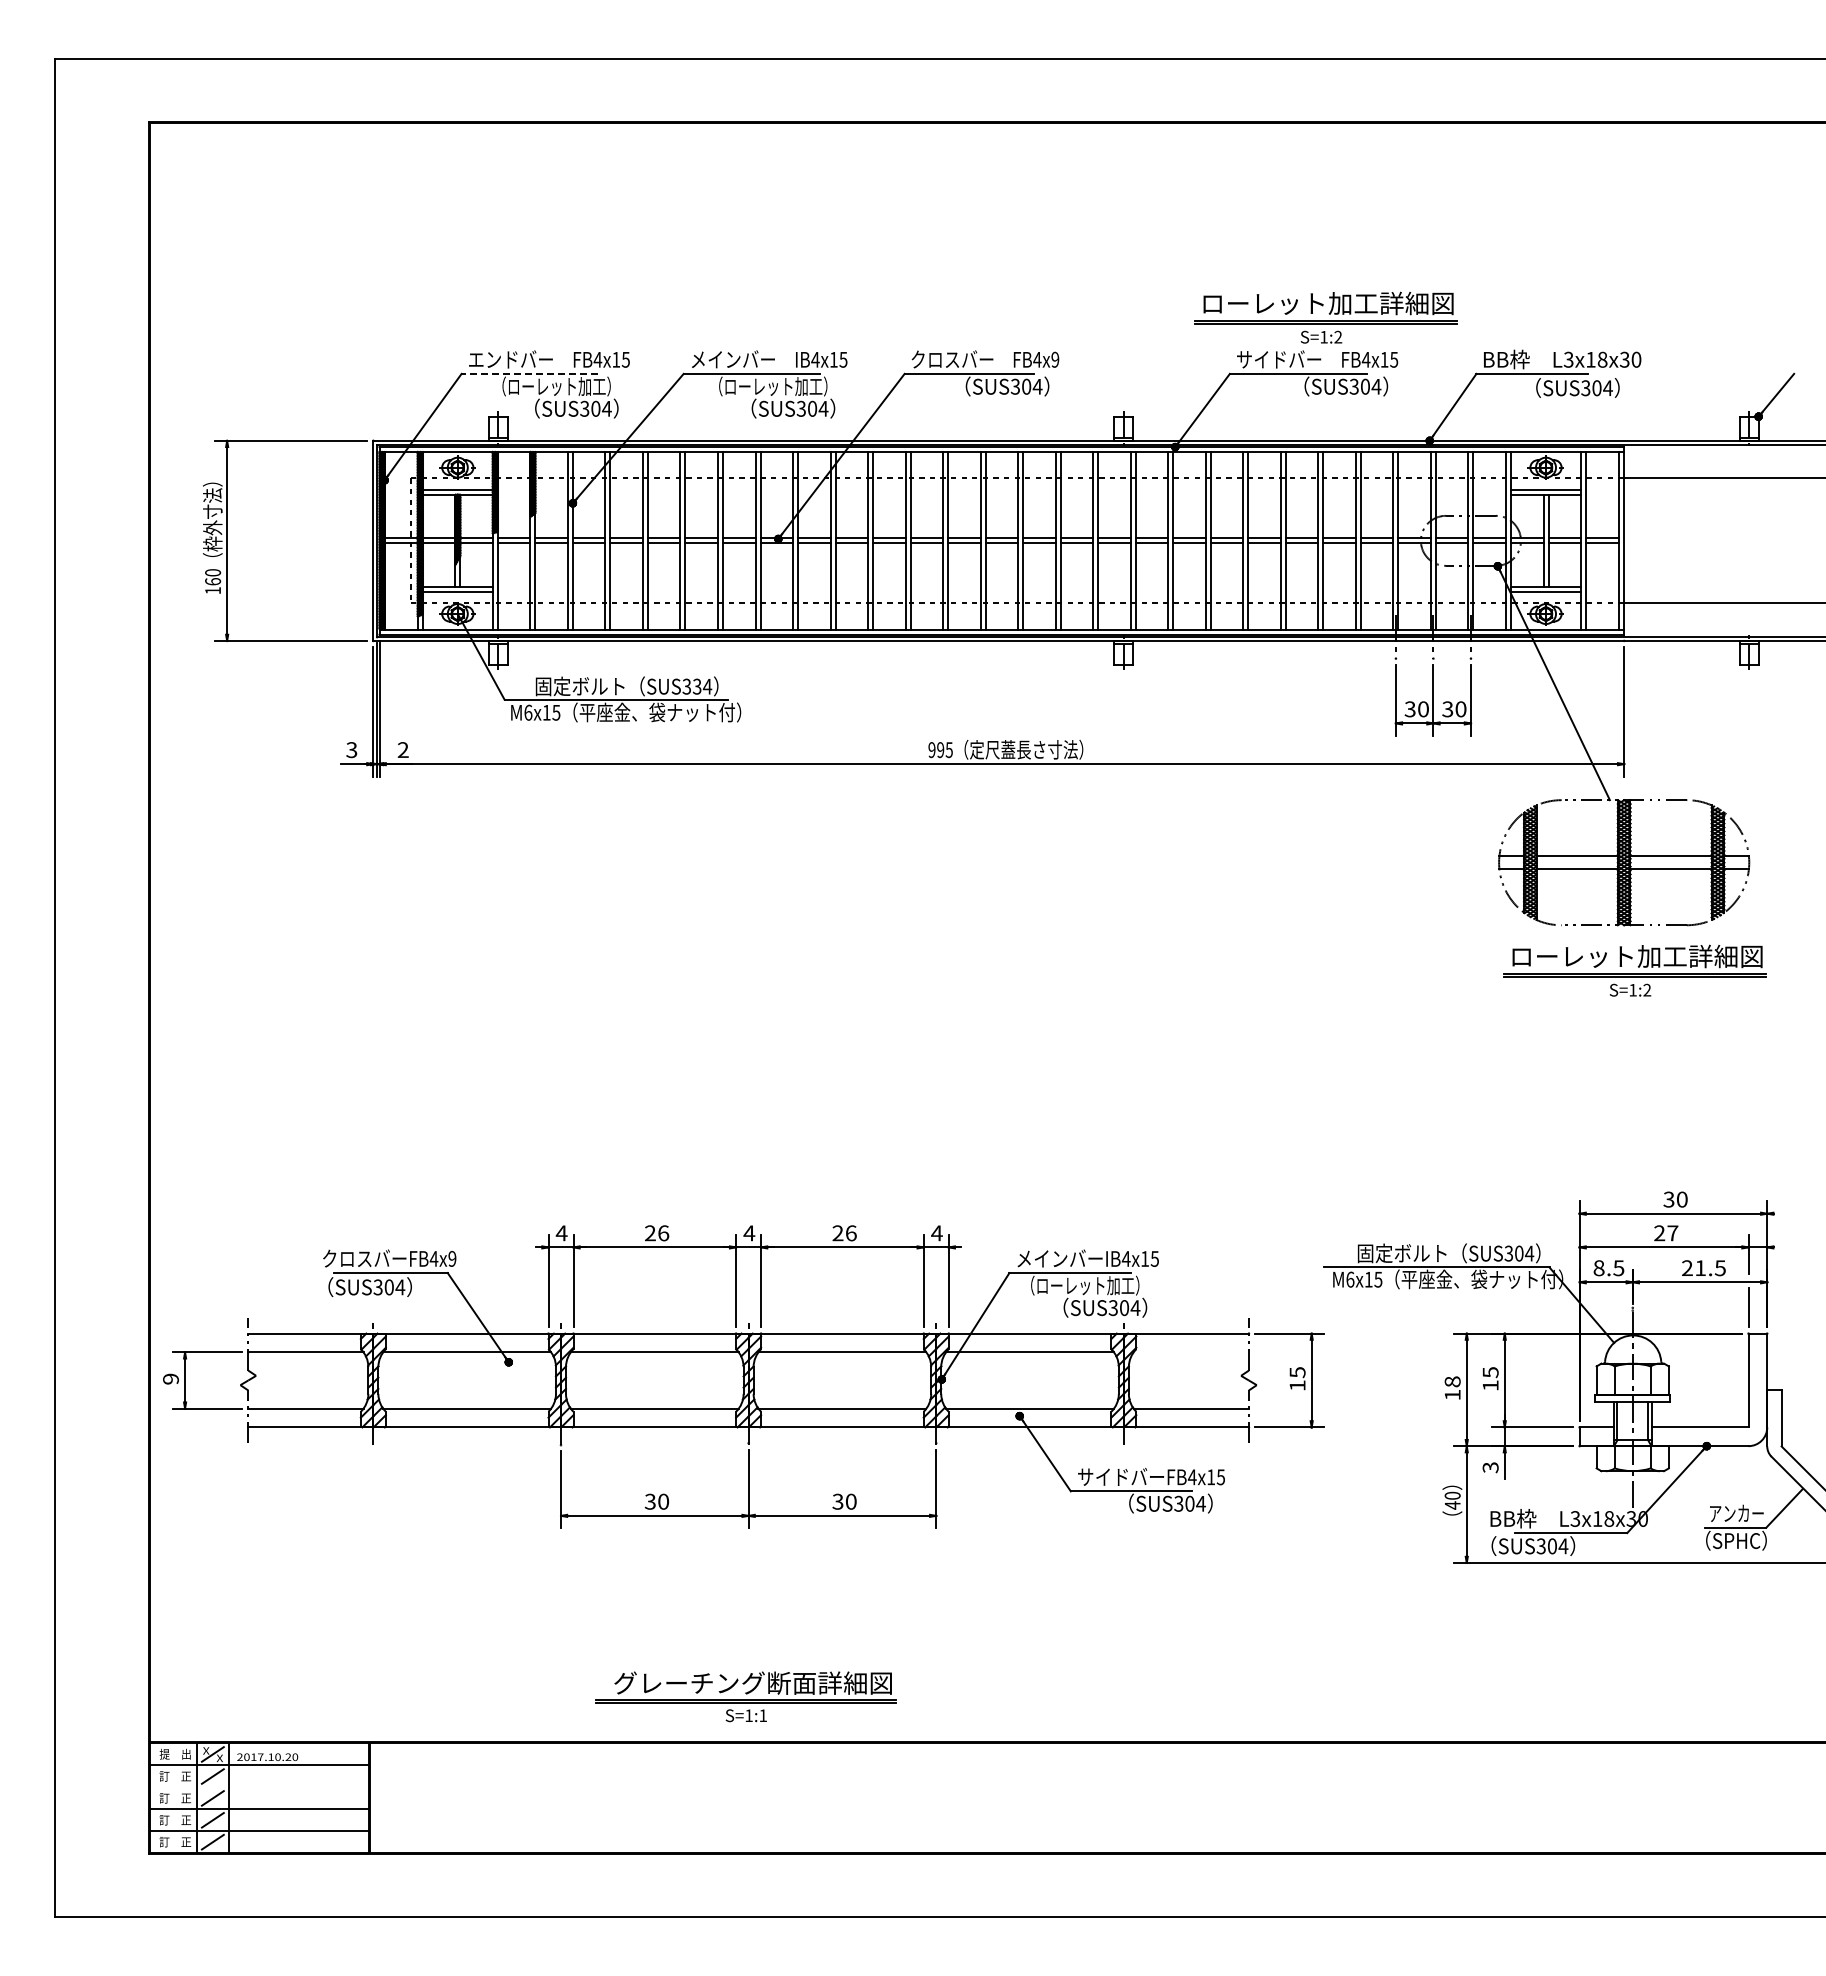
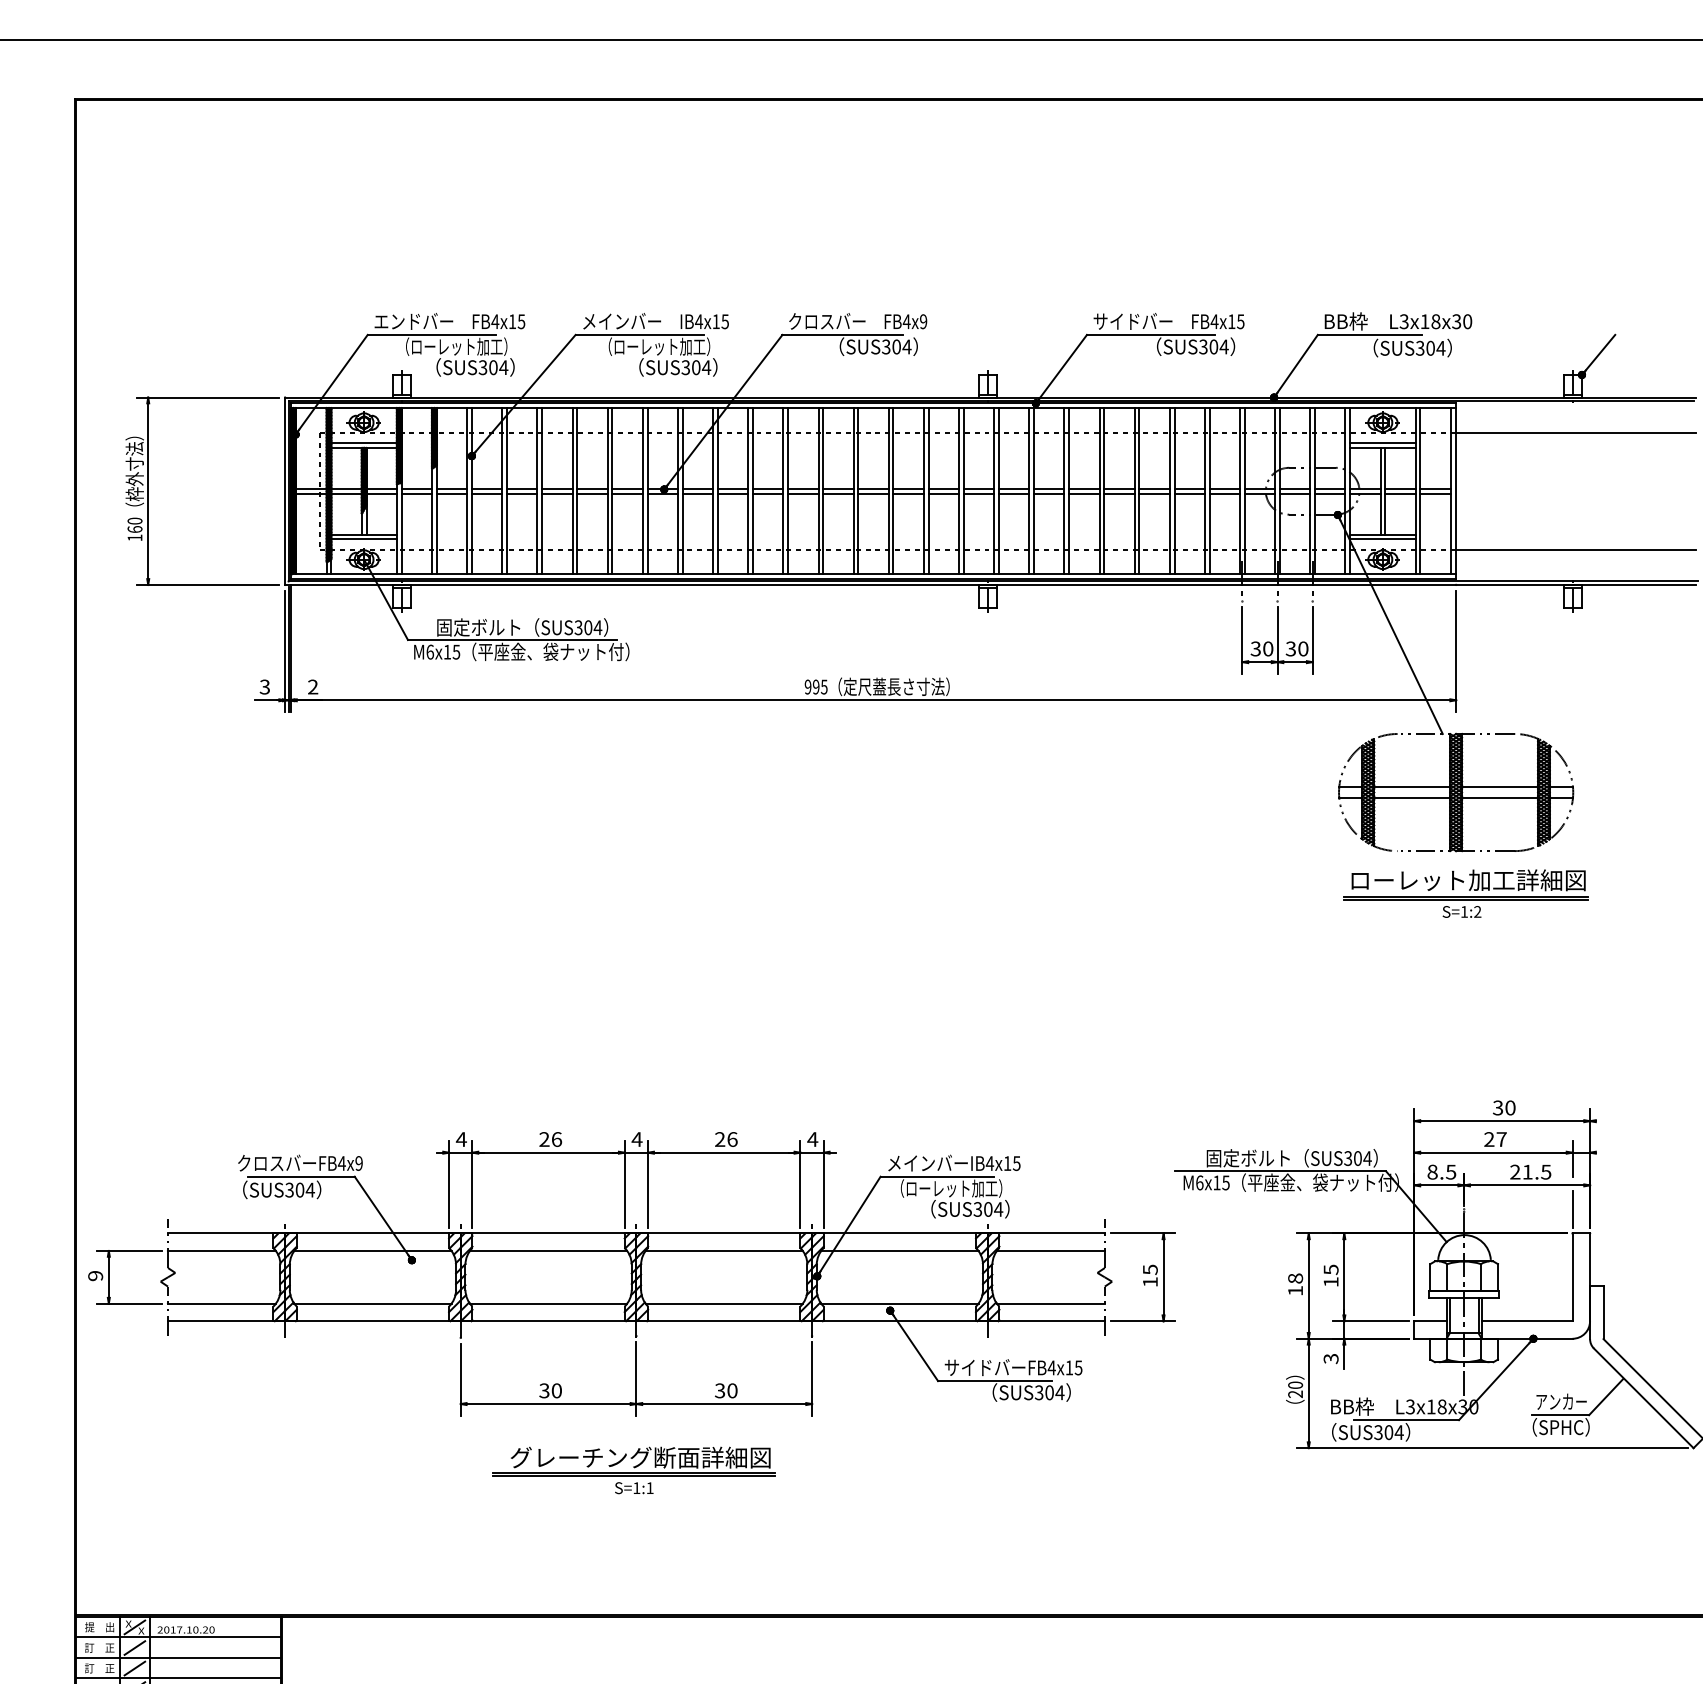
part: (1325, 317) -> (1176, 282), removed
line: (529, 373) -> (431, 334), dashed -> solid
text: (696, 686) -> (587, 627), SUS334 -> SUS304
line: (1190, 1352) -> (1050, 1251), added
text: (1452, 1505) -> (1295, 1394), 40 -> 20
part: (745, 1696) -> (633, 1470), moved
line: (259, 1786) -> (178, 1657), added

